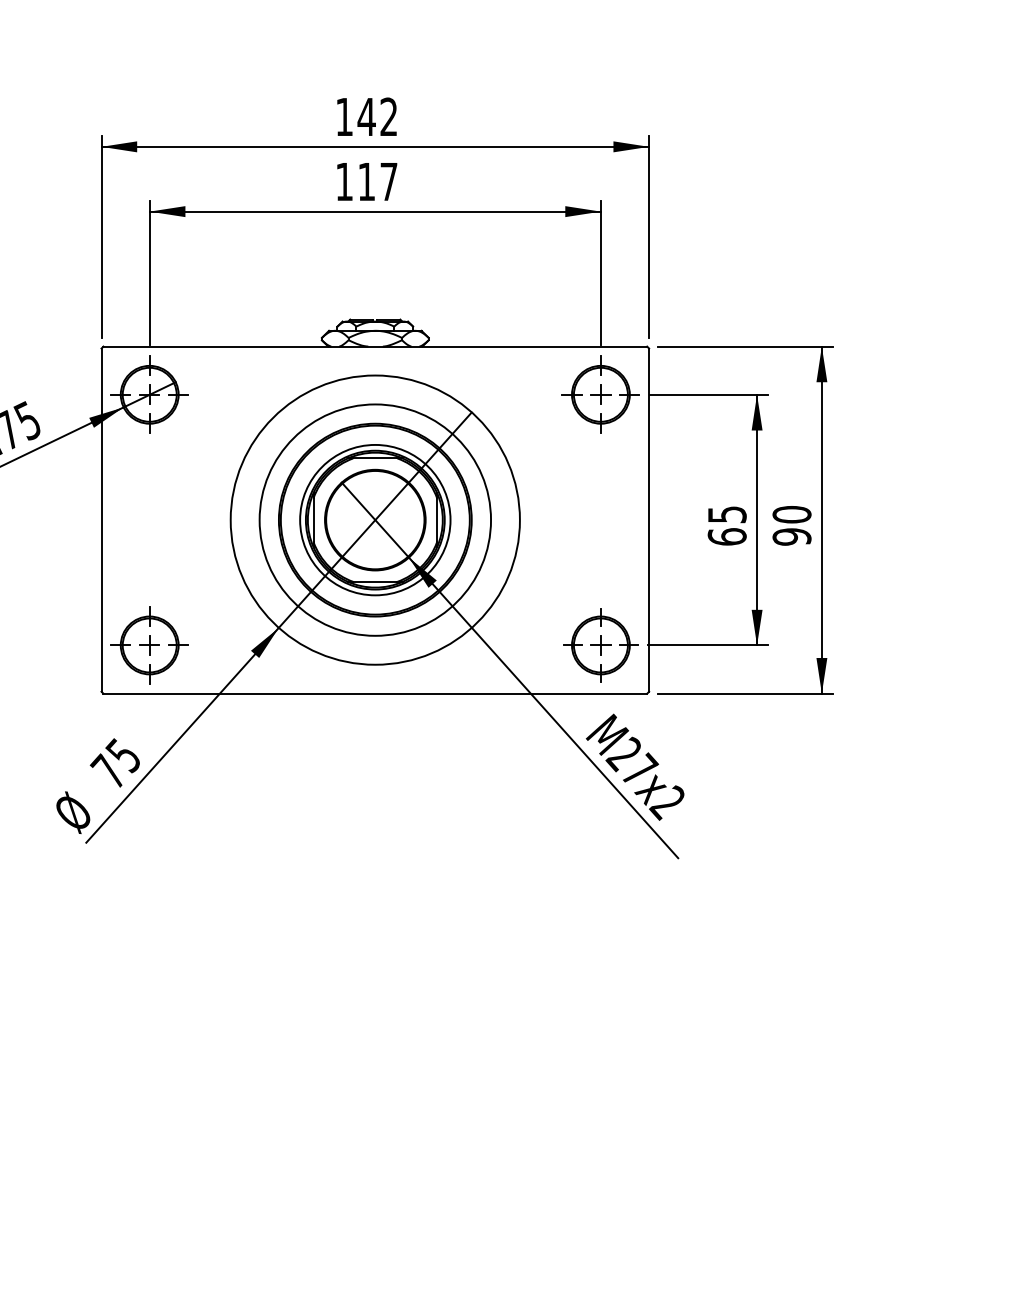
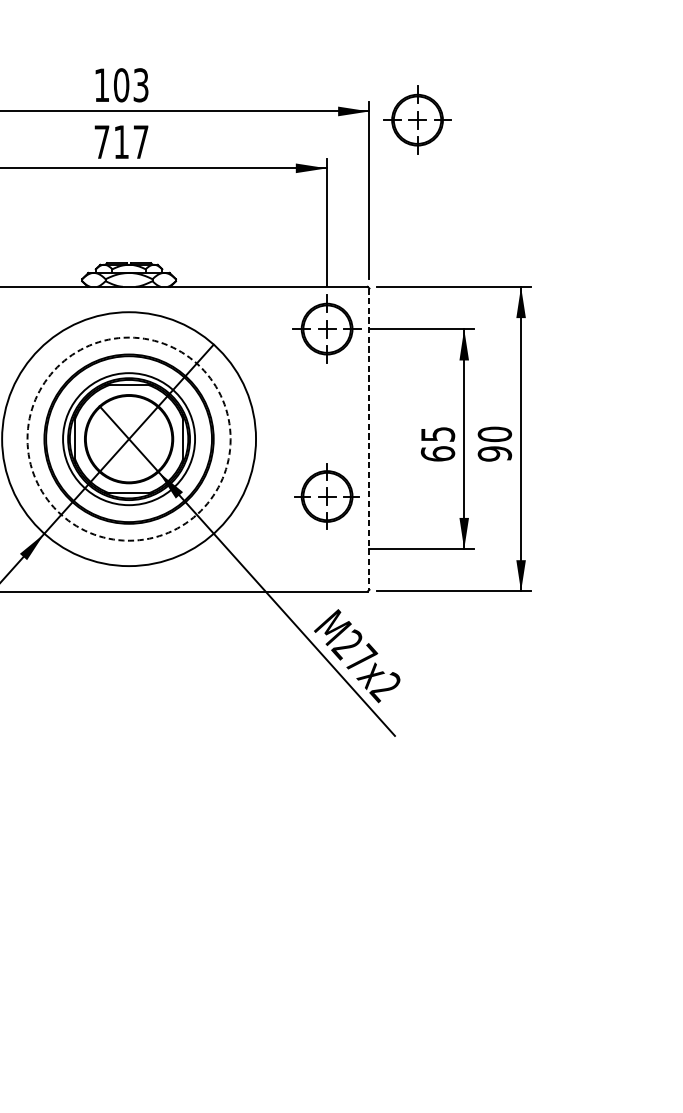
text: (377, 116) -> (130, 84), 142 -> 103
part: (703, 156) -> (417, 119), added
text: (344, 181) -> (102, 141), 117 -> 717
circle: (375, 519) -> (129, 438), solid -> dashed
line: (649, 520) -> (369, 439), solid -> dashed
part: (600, 645) -> (326, 496), moved

